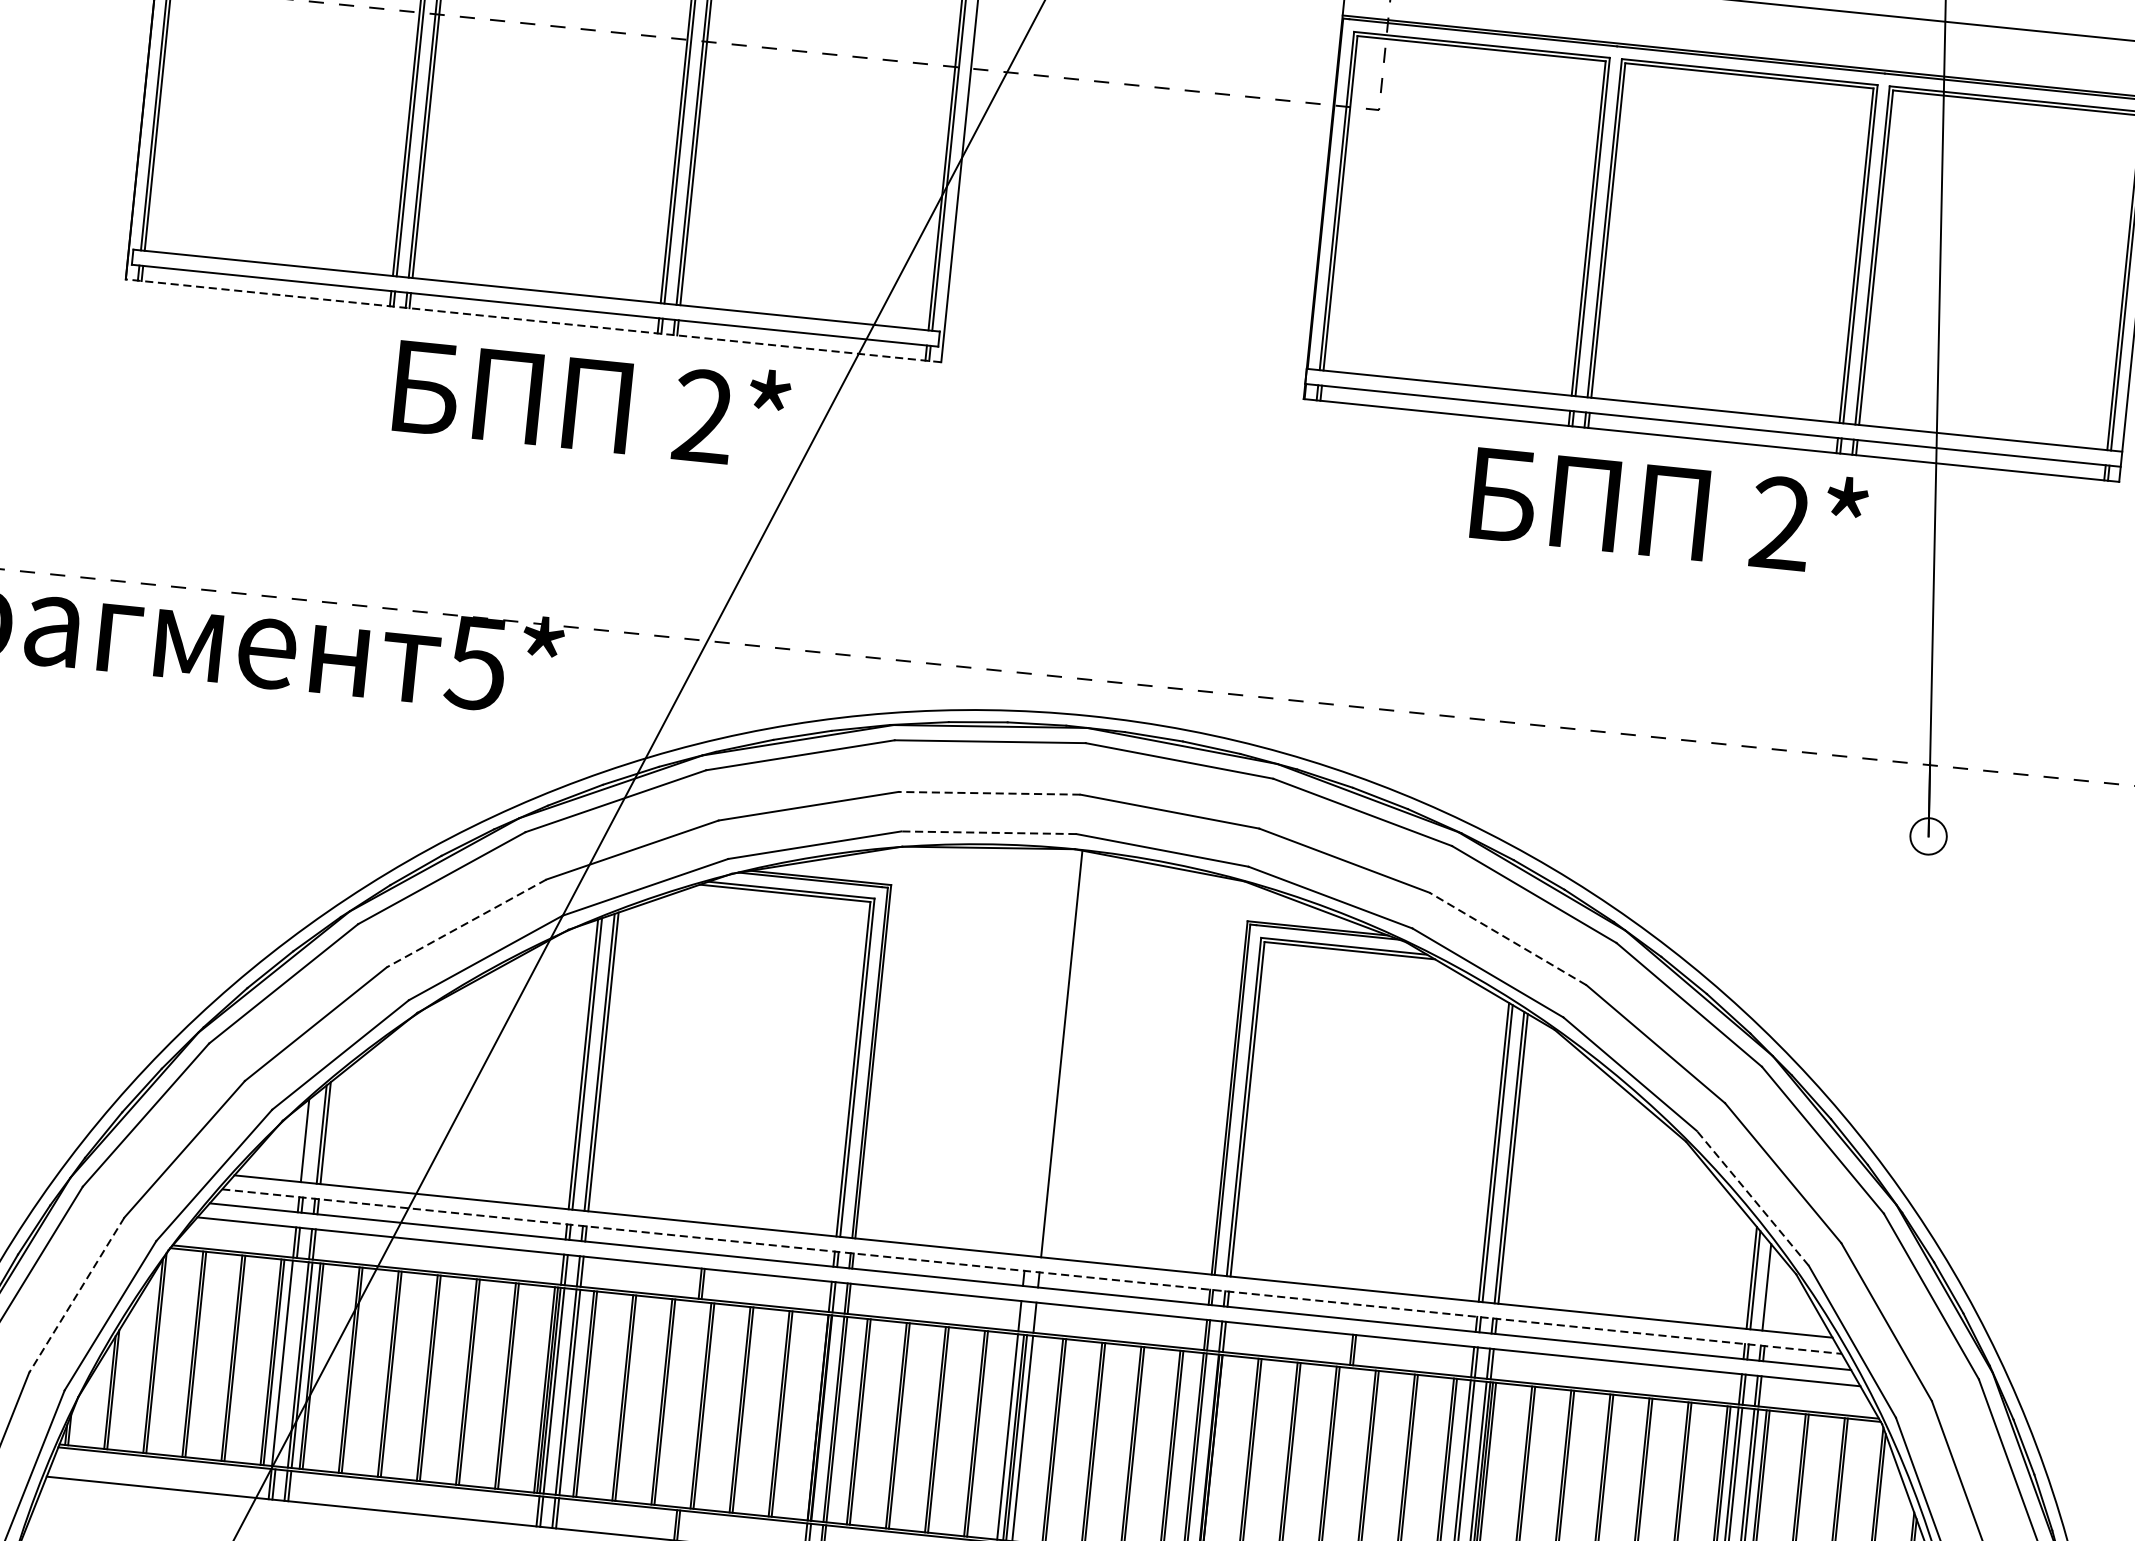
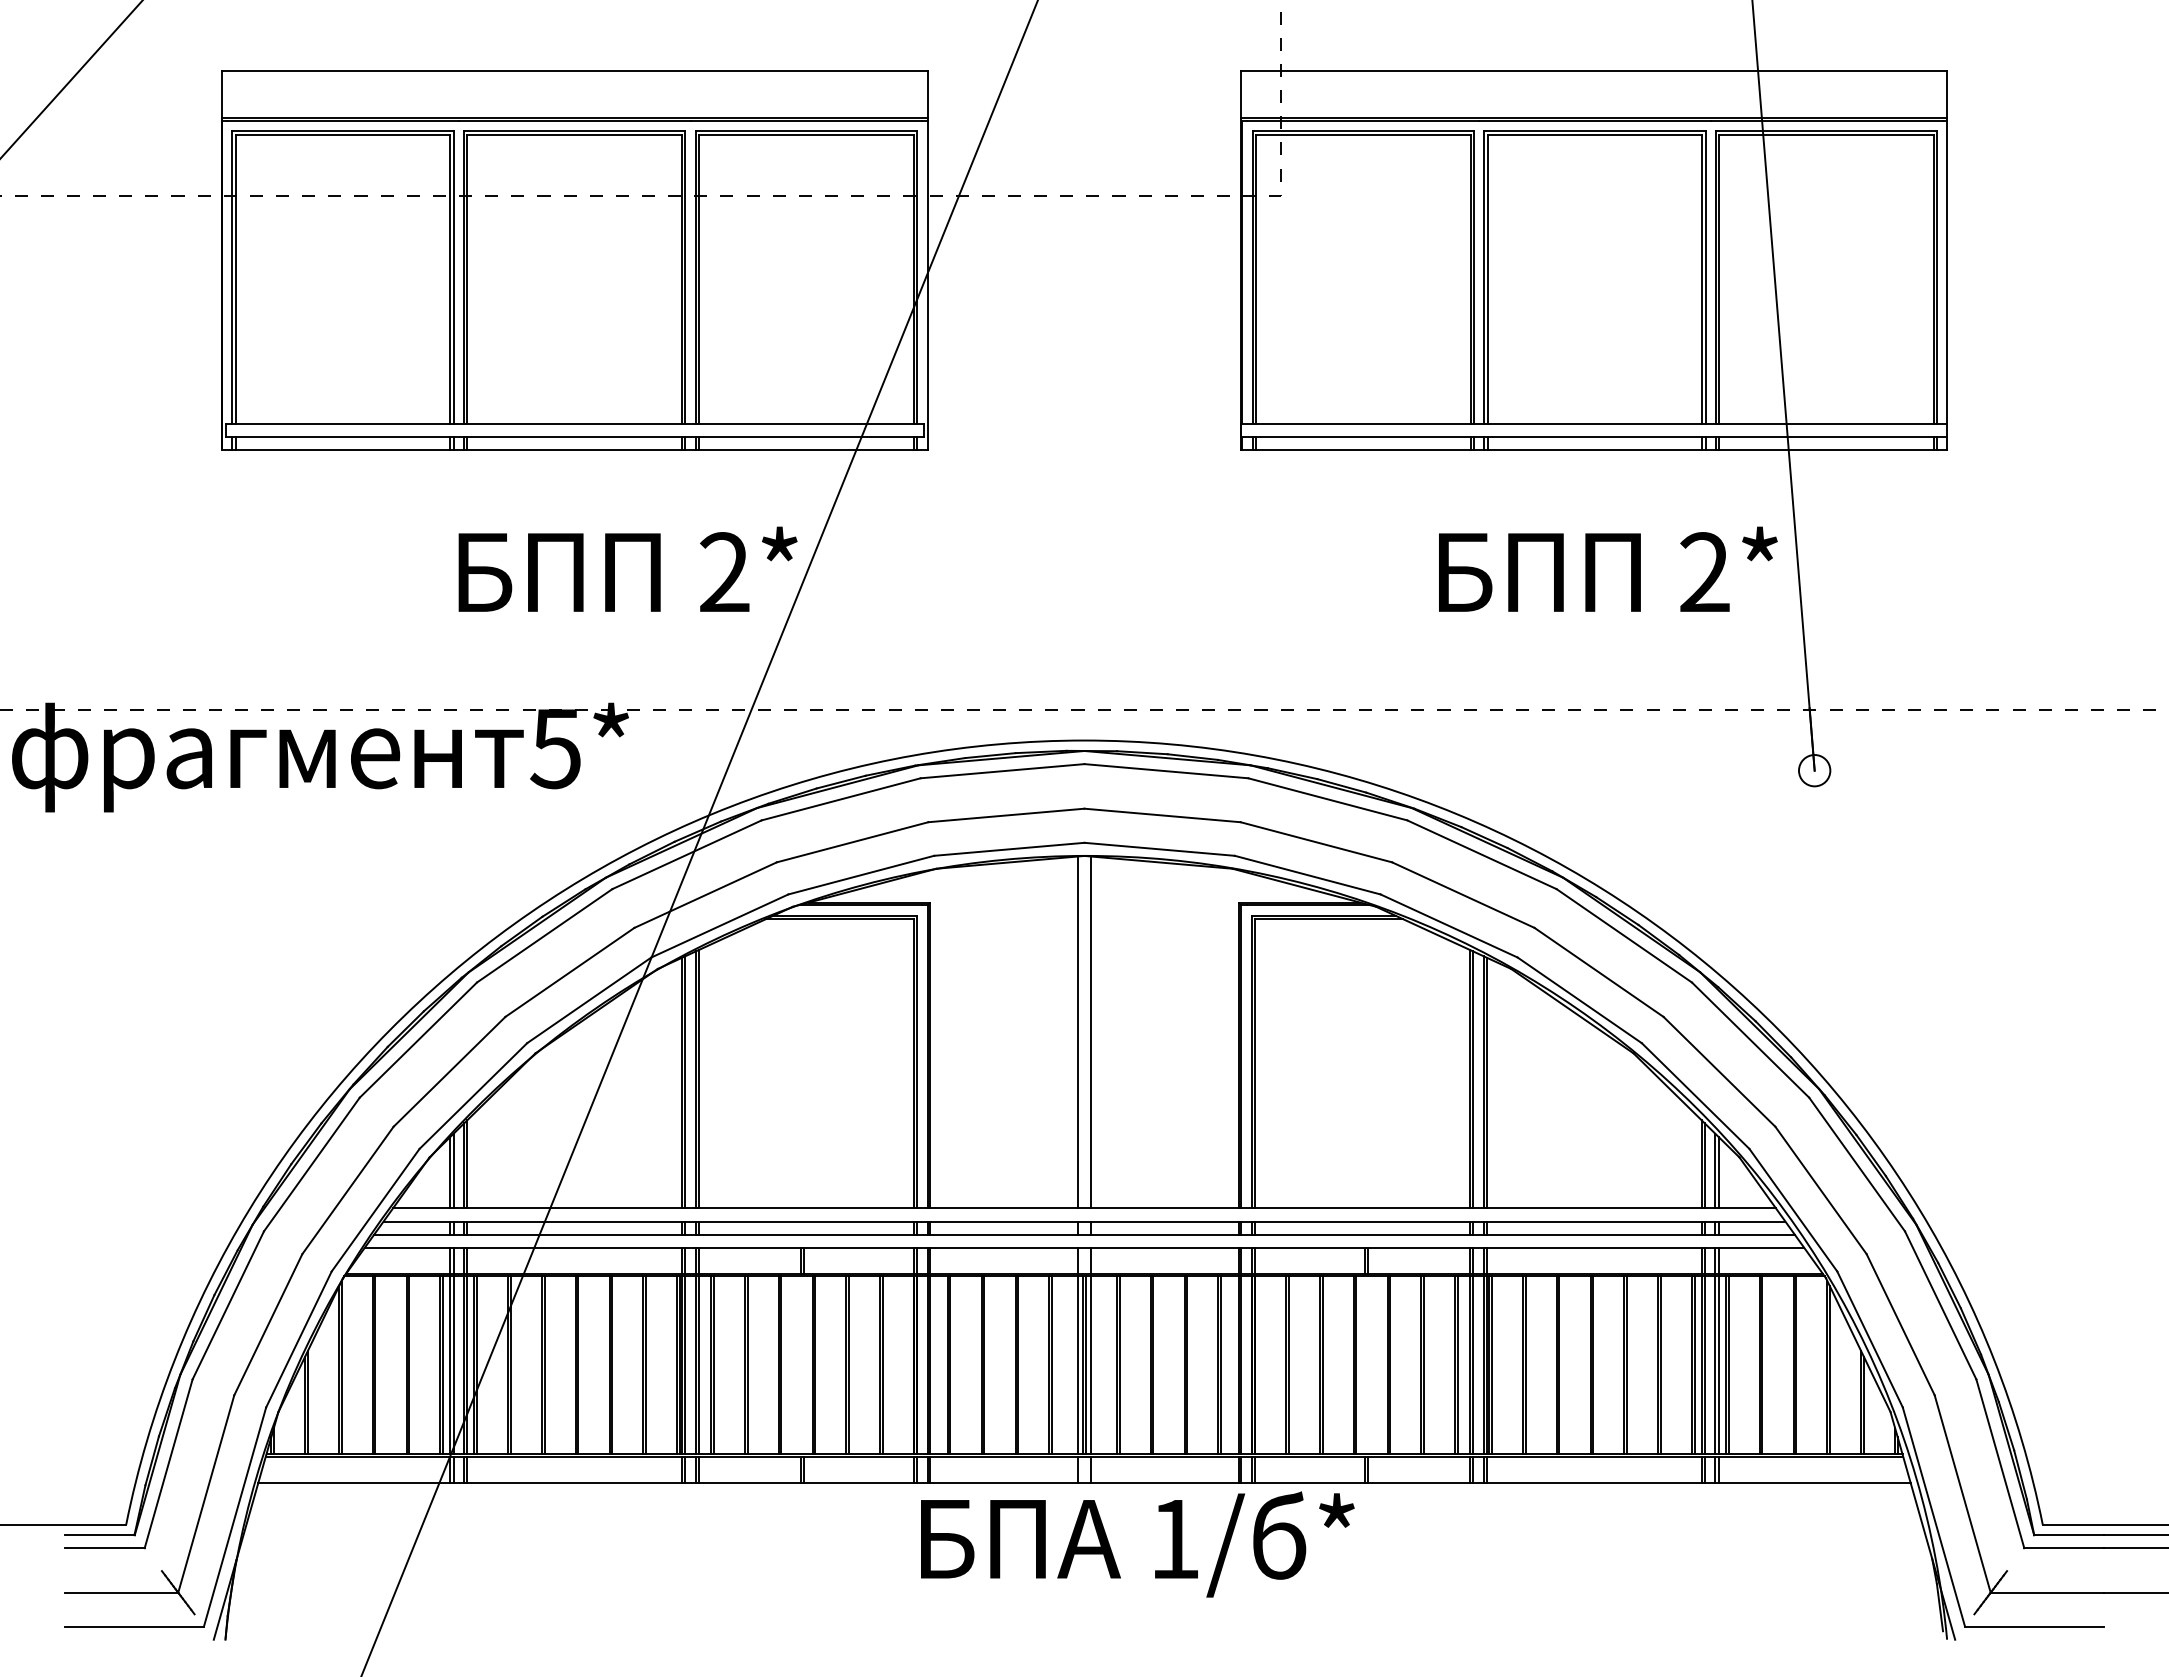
line: (533, 320) -> (574, 450), dashed -> solid
text: (591, 400) -> (627, 568), moved
text: (1669, 507) -> (1608, 568), moved
line: (988, 793) -> (1005, 815), dashed -> solid
line: (987, 832) -> (1008, 849), dashed -> solid
line: (466, 923) -> (569, 972), dashed -> solid
line: (1507, 938) -> (1462, 894), dashed -> solid
line: (1046, 1052) -> (1077, 1032), added
line: (308, 1138) -> (453, 1170), added
line: (1752, 1197) -> (1695, 1095), dashed -> solid
line: (1032, 1271) -> (1084, 1221), dashed -> solid
line: (1770, 1289) -> (1718, 1172), added
line: (76, 1296) -> (268, 1325), dashed -> solid
line: (286, 1363) -> (453, 1365), added

